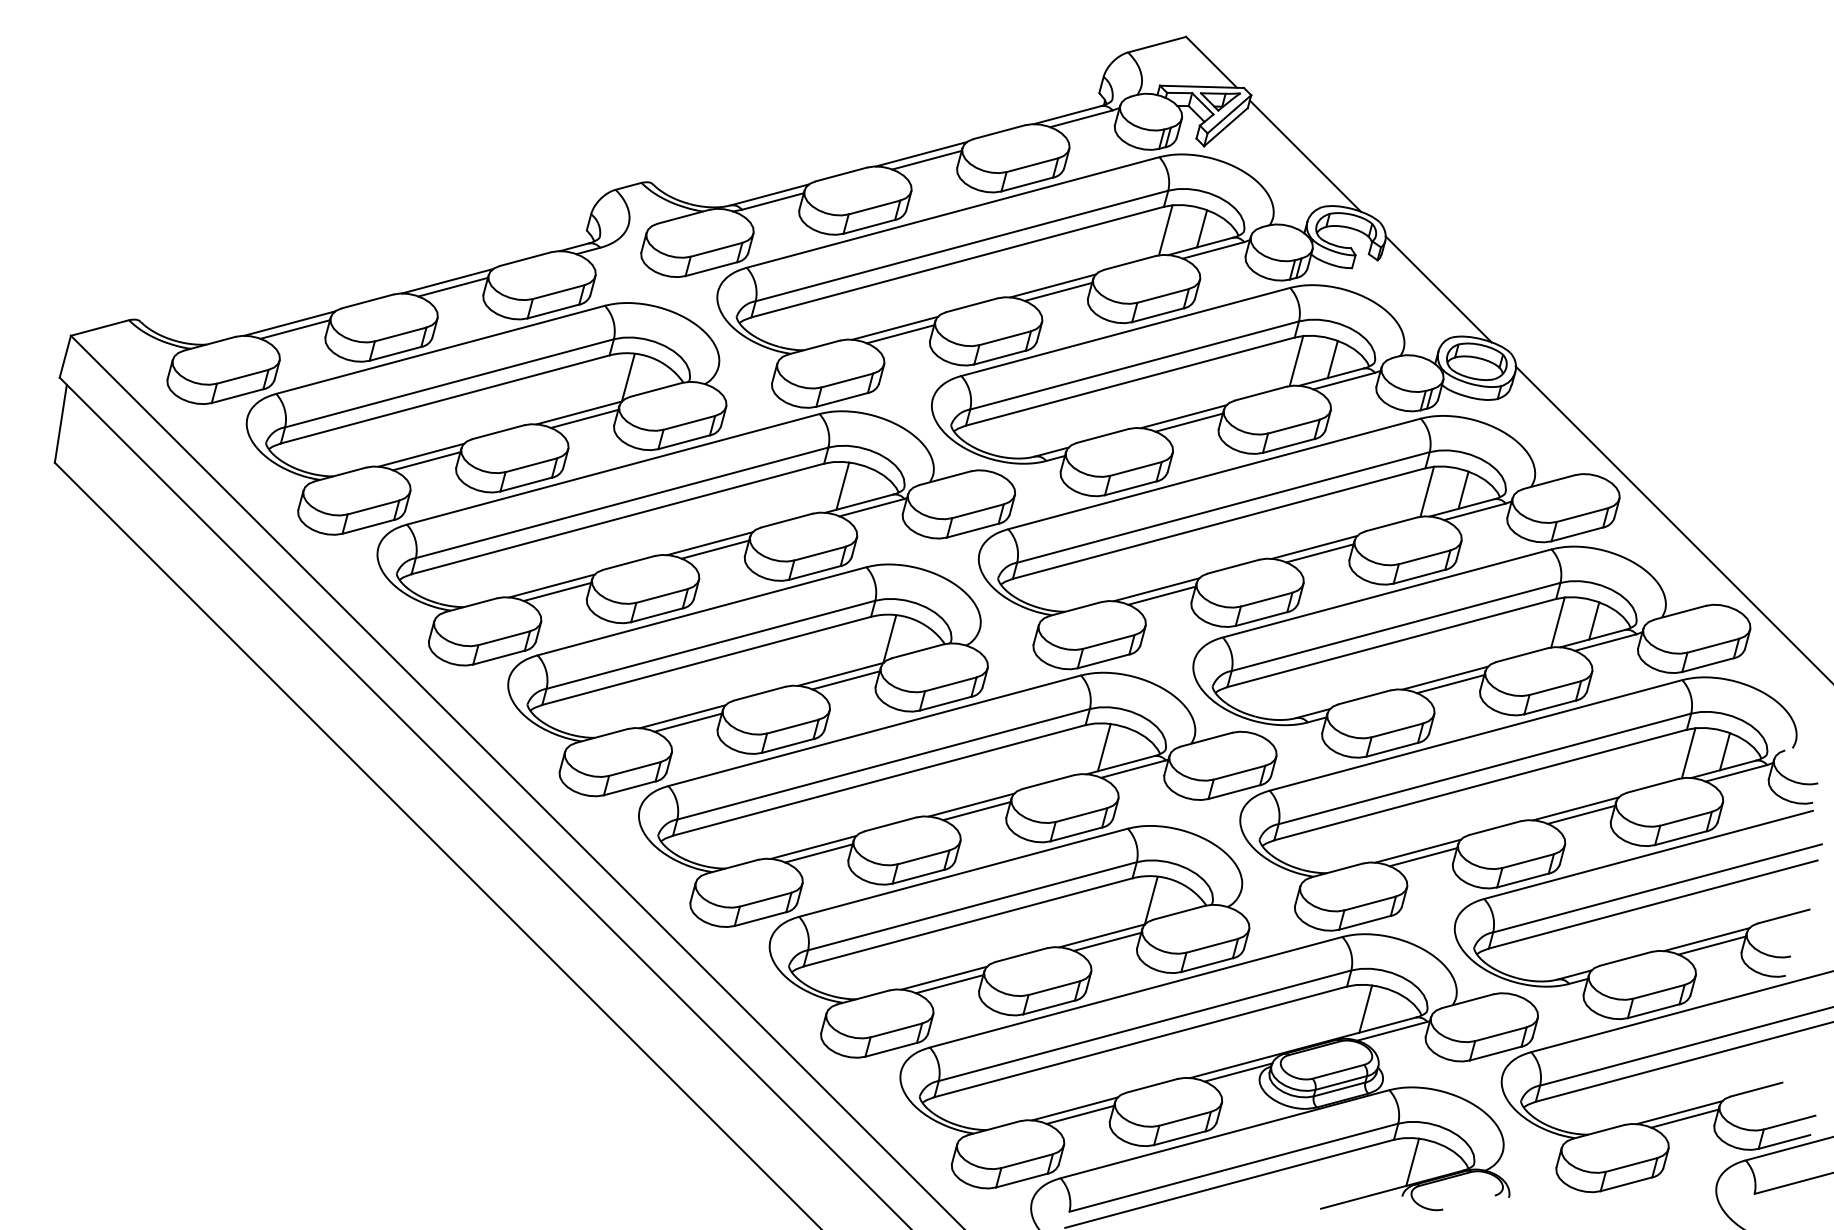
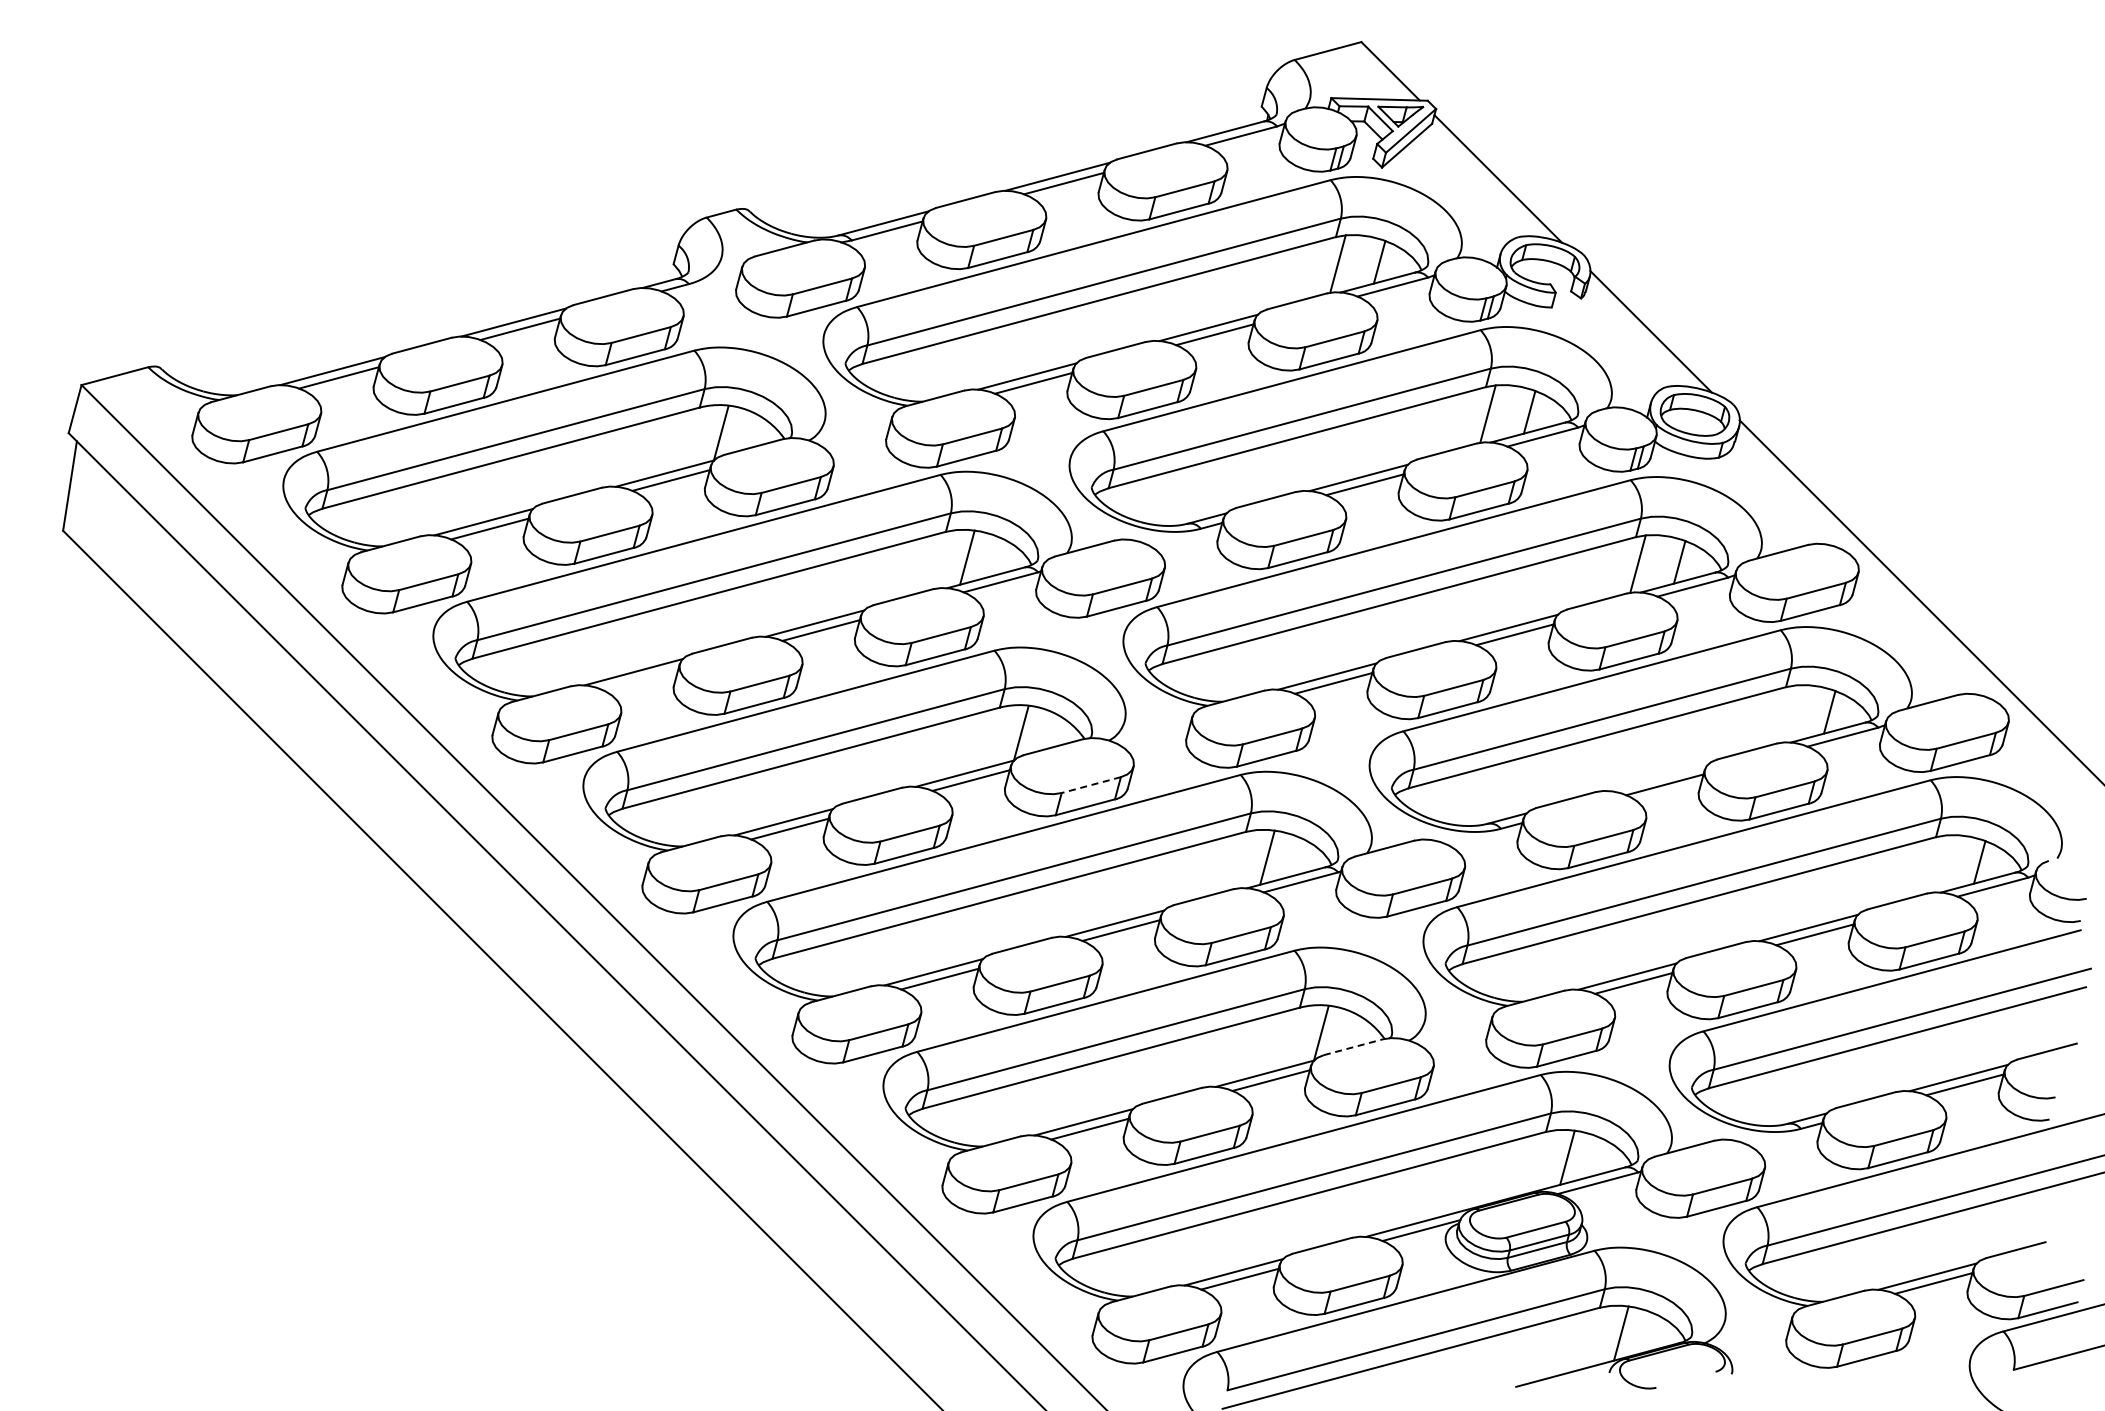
line: (557, 591) -> (639, 678), removed
line: (1557, 621) -> (1787, 713), removed
line: (1445, 677) -> (1658, 777), removed
line: (950, 684) -> (1091, 785), solid -> dashed
line: (1688, 752) -> (1937, 863), removed
line: (1179, 913) -> (1353, 1047), solid -> dashed

